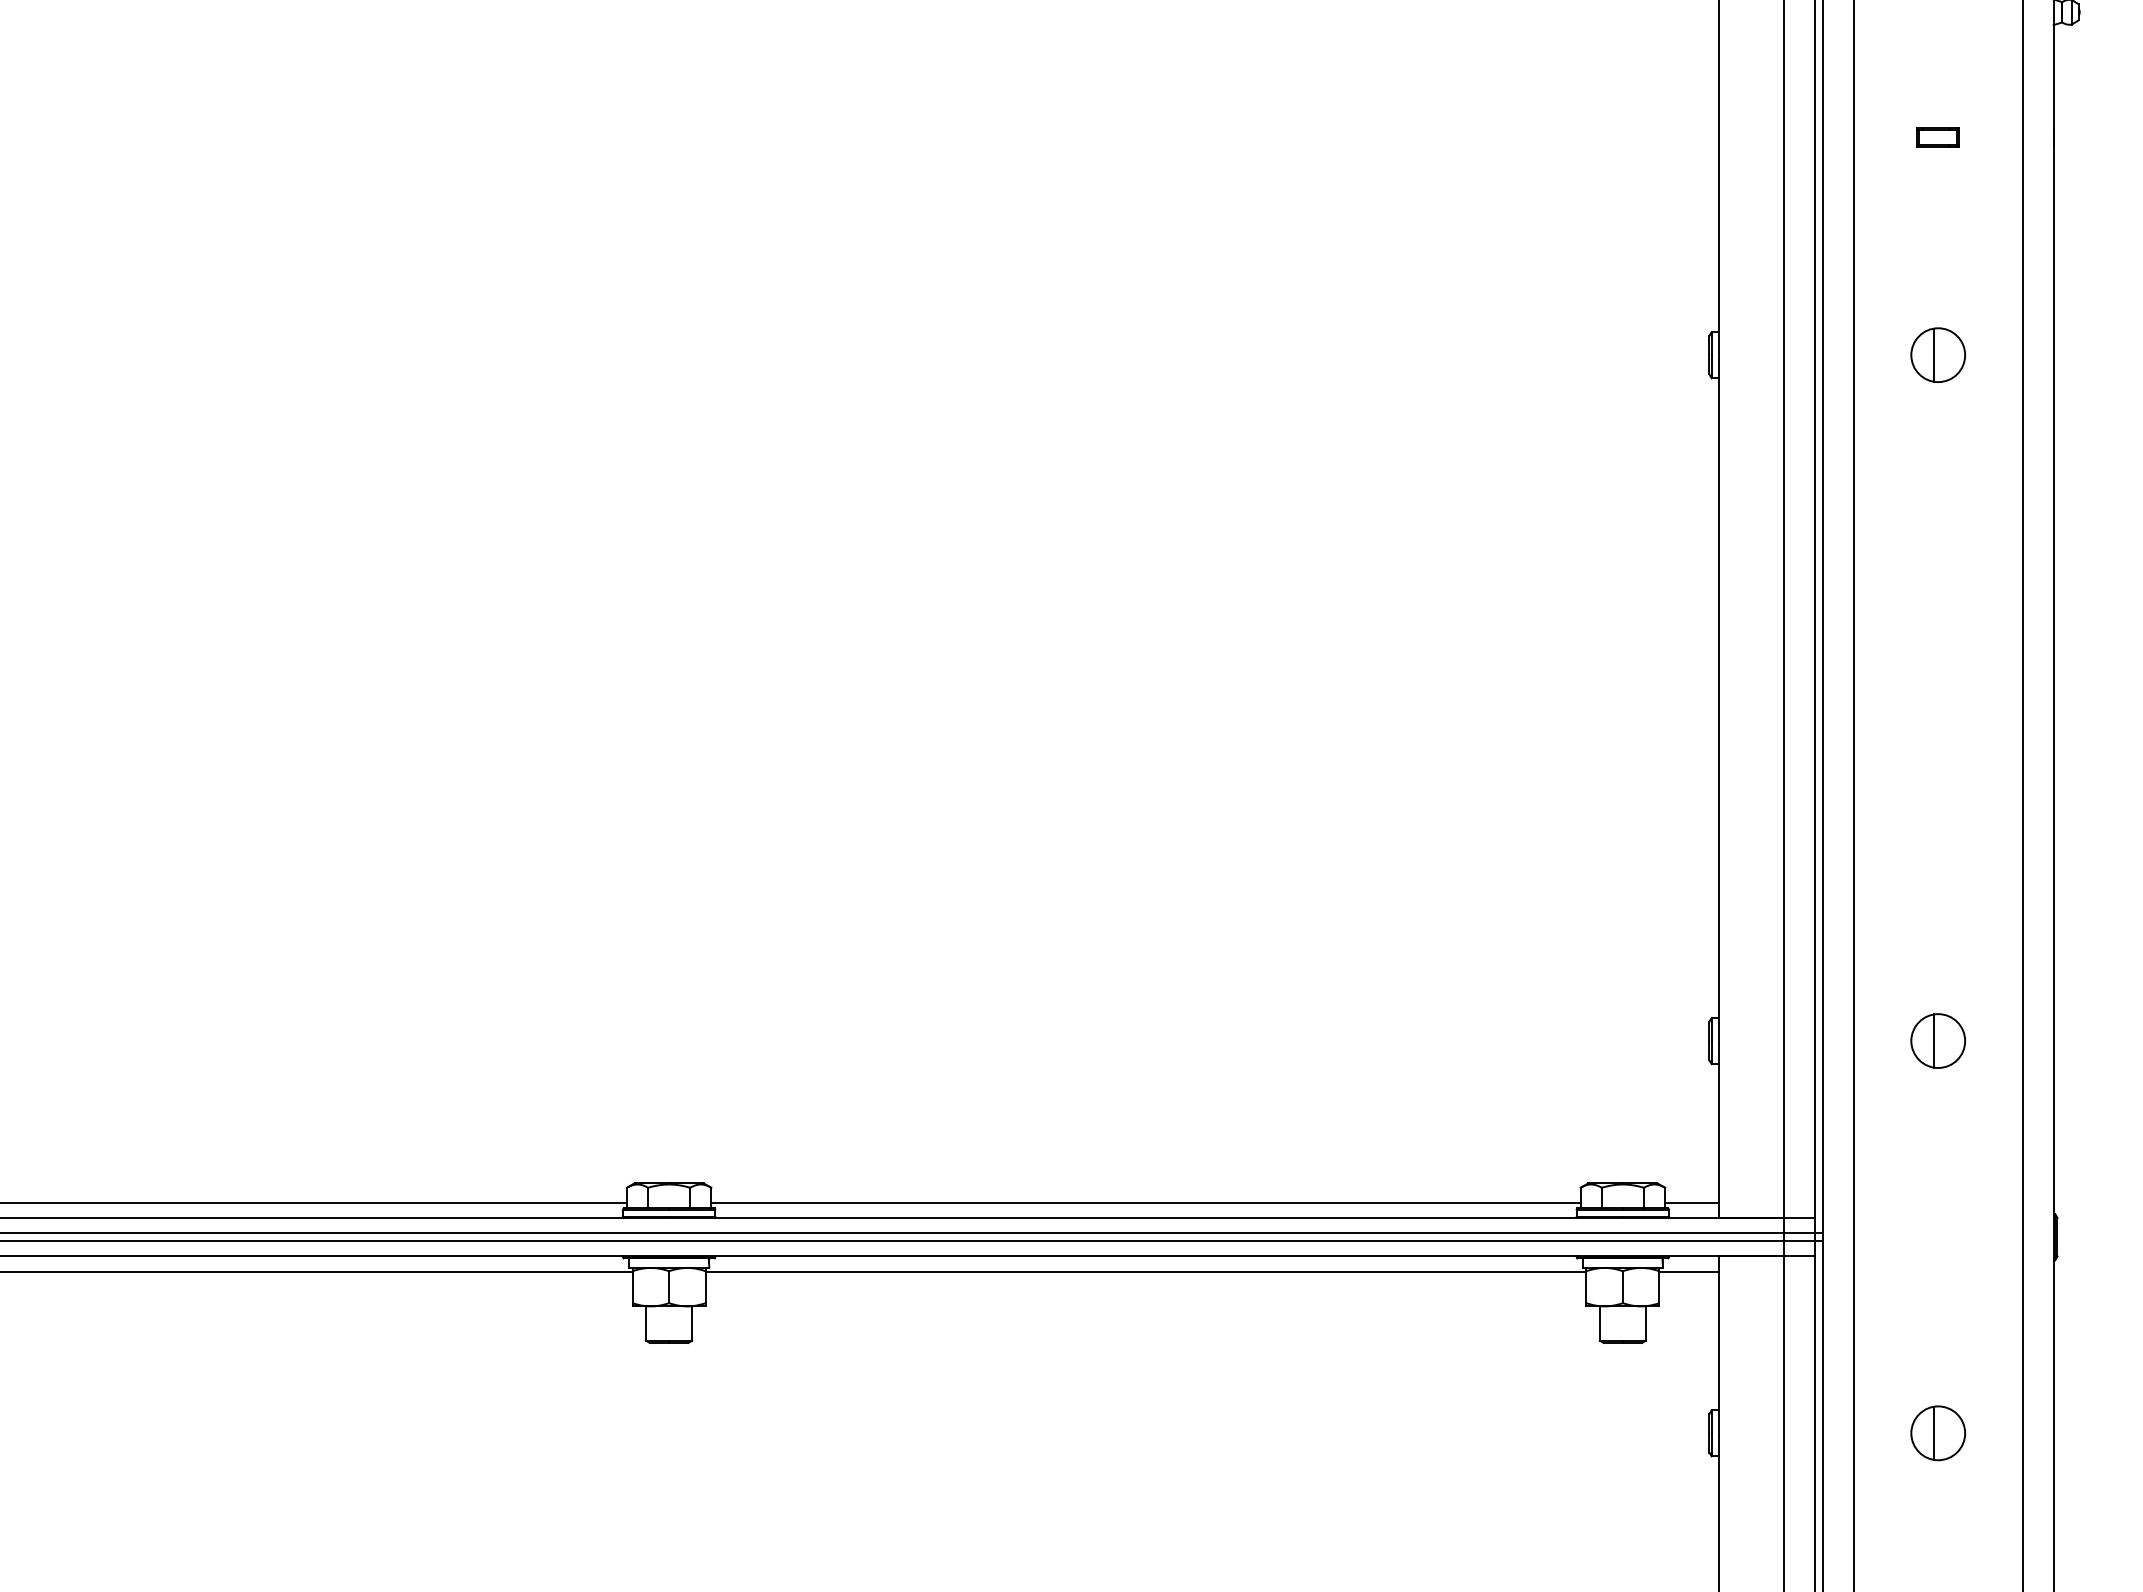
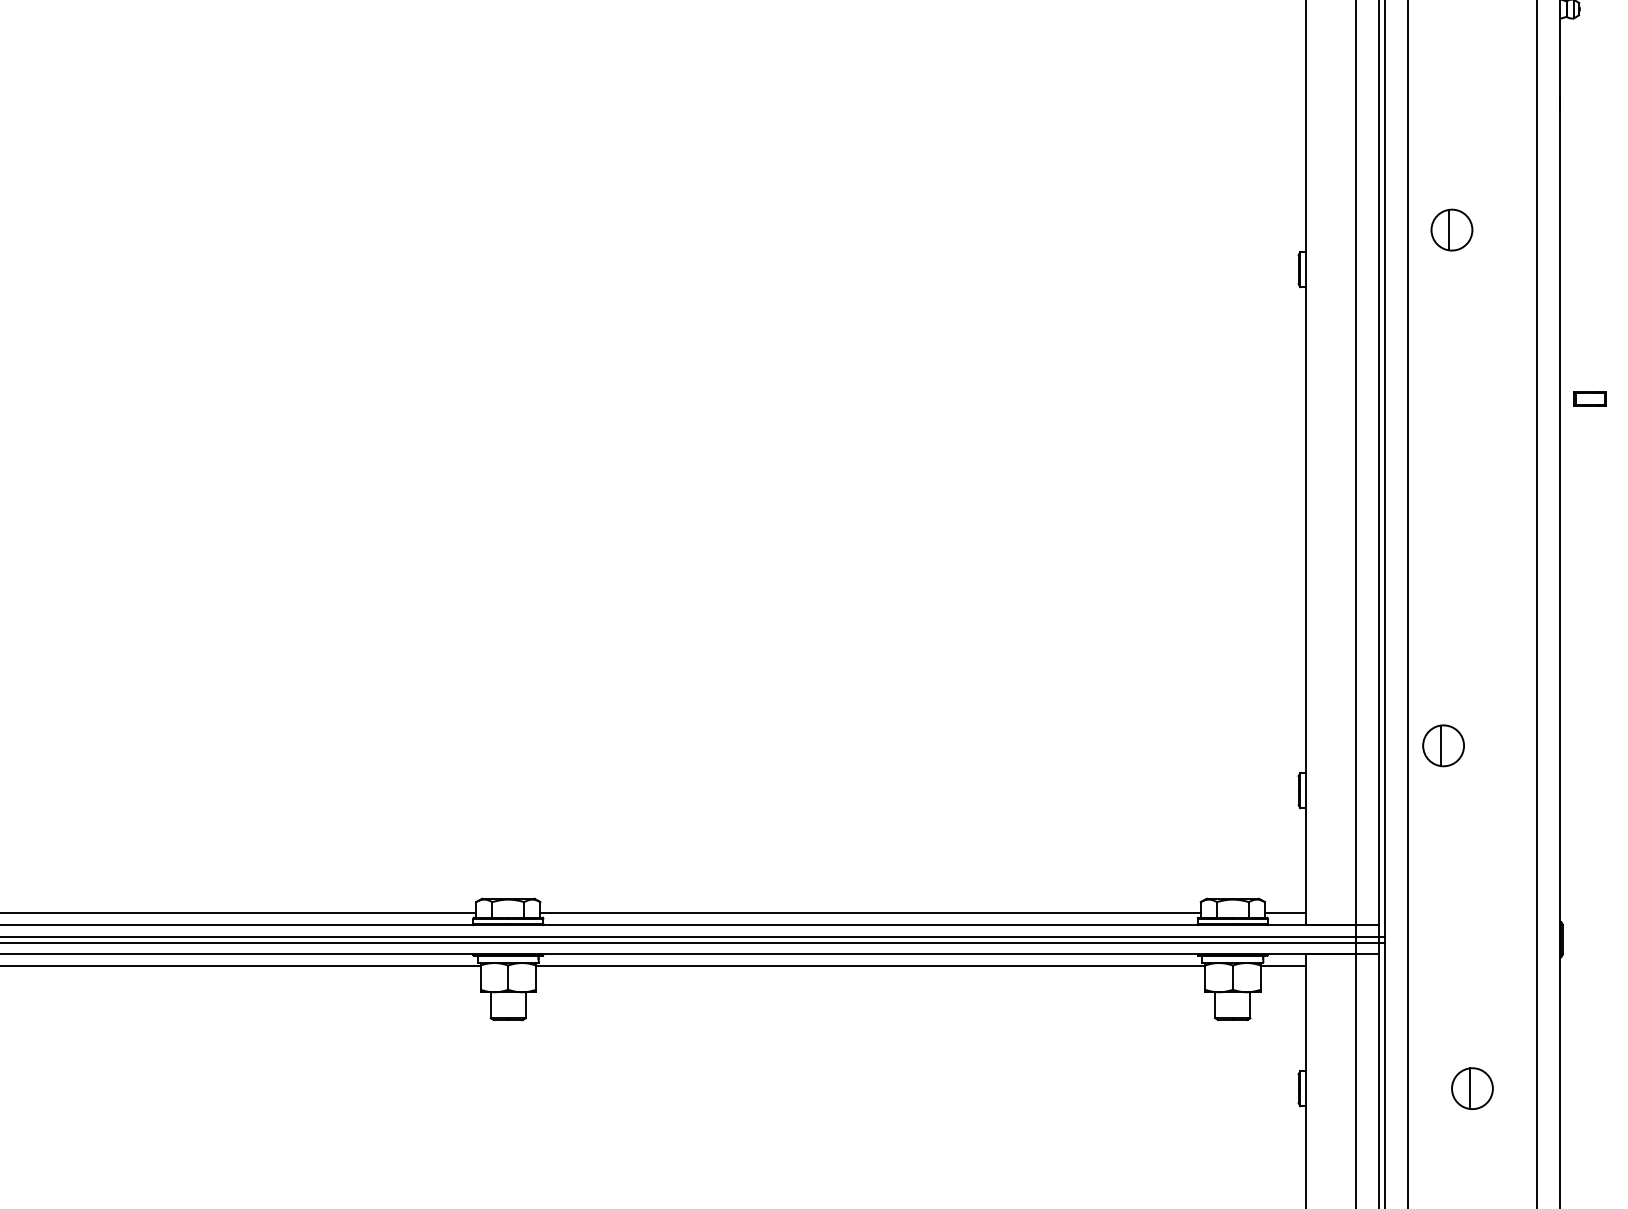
part: (1937, 137) -> (1589, 399), moved
part: (1938, 354) -> (1452, 229), moved
part: (1938, 1040) -> (1443, 745), moved

